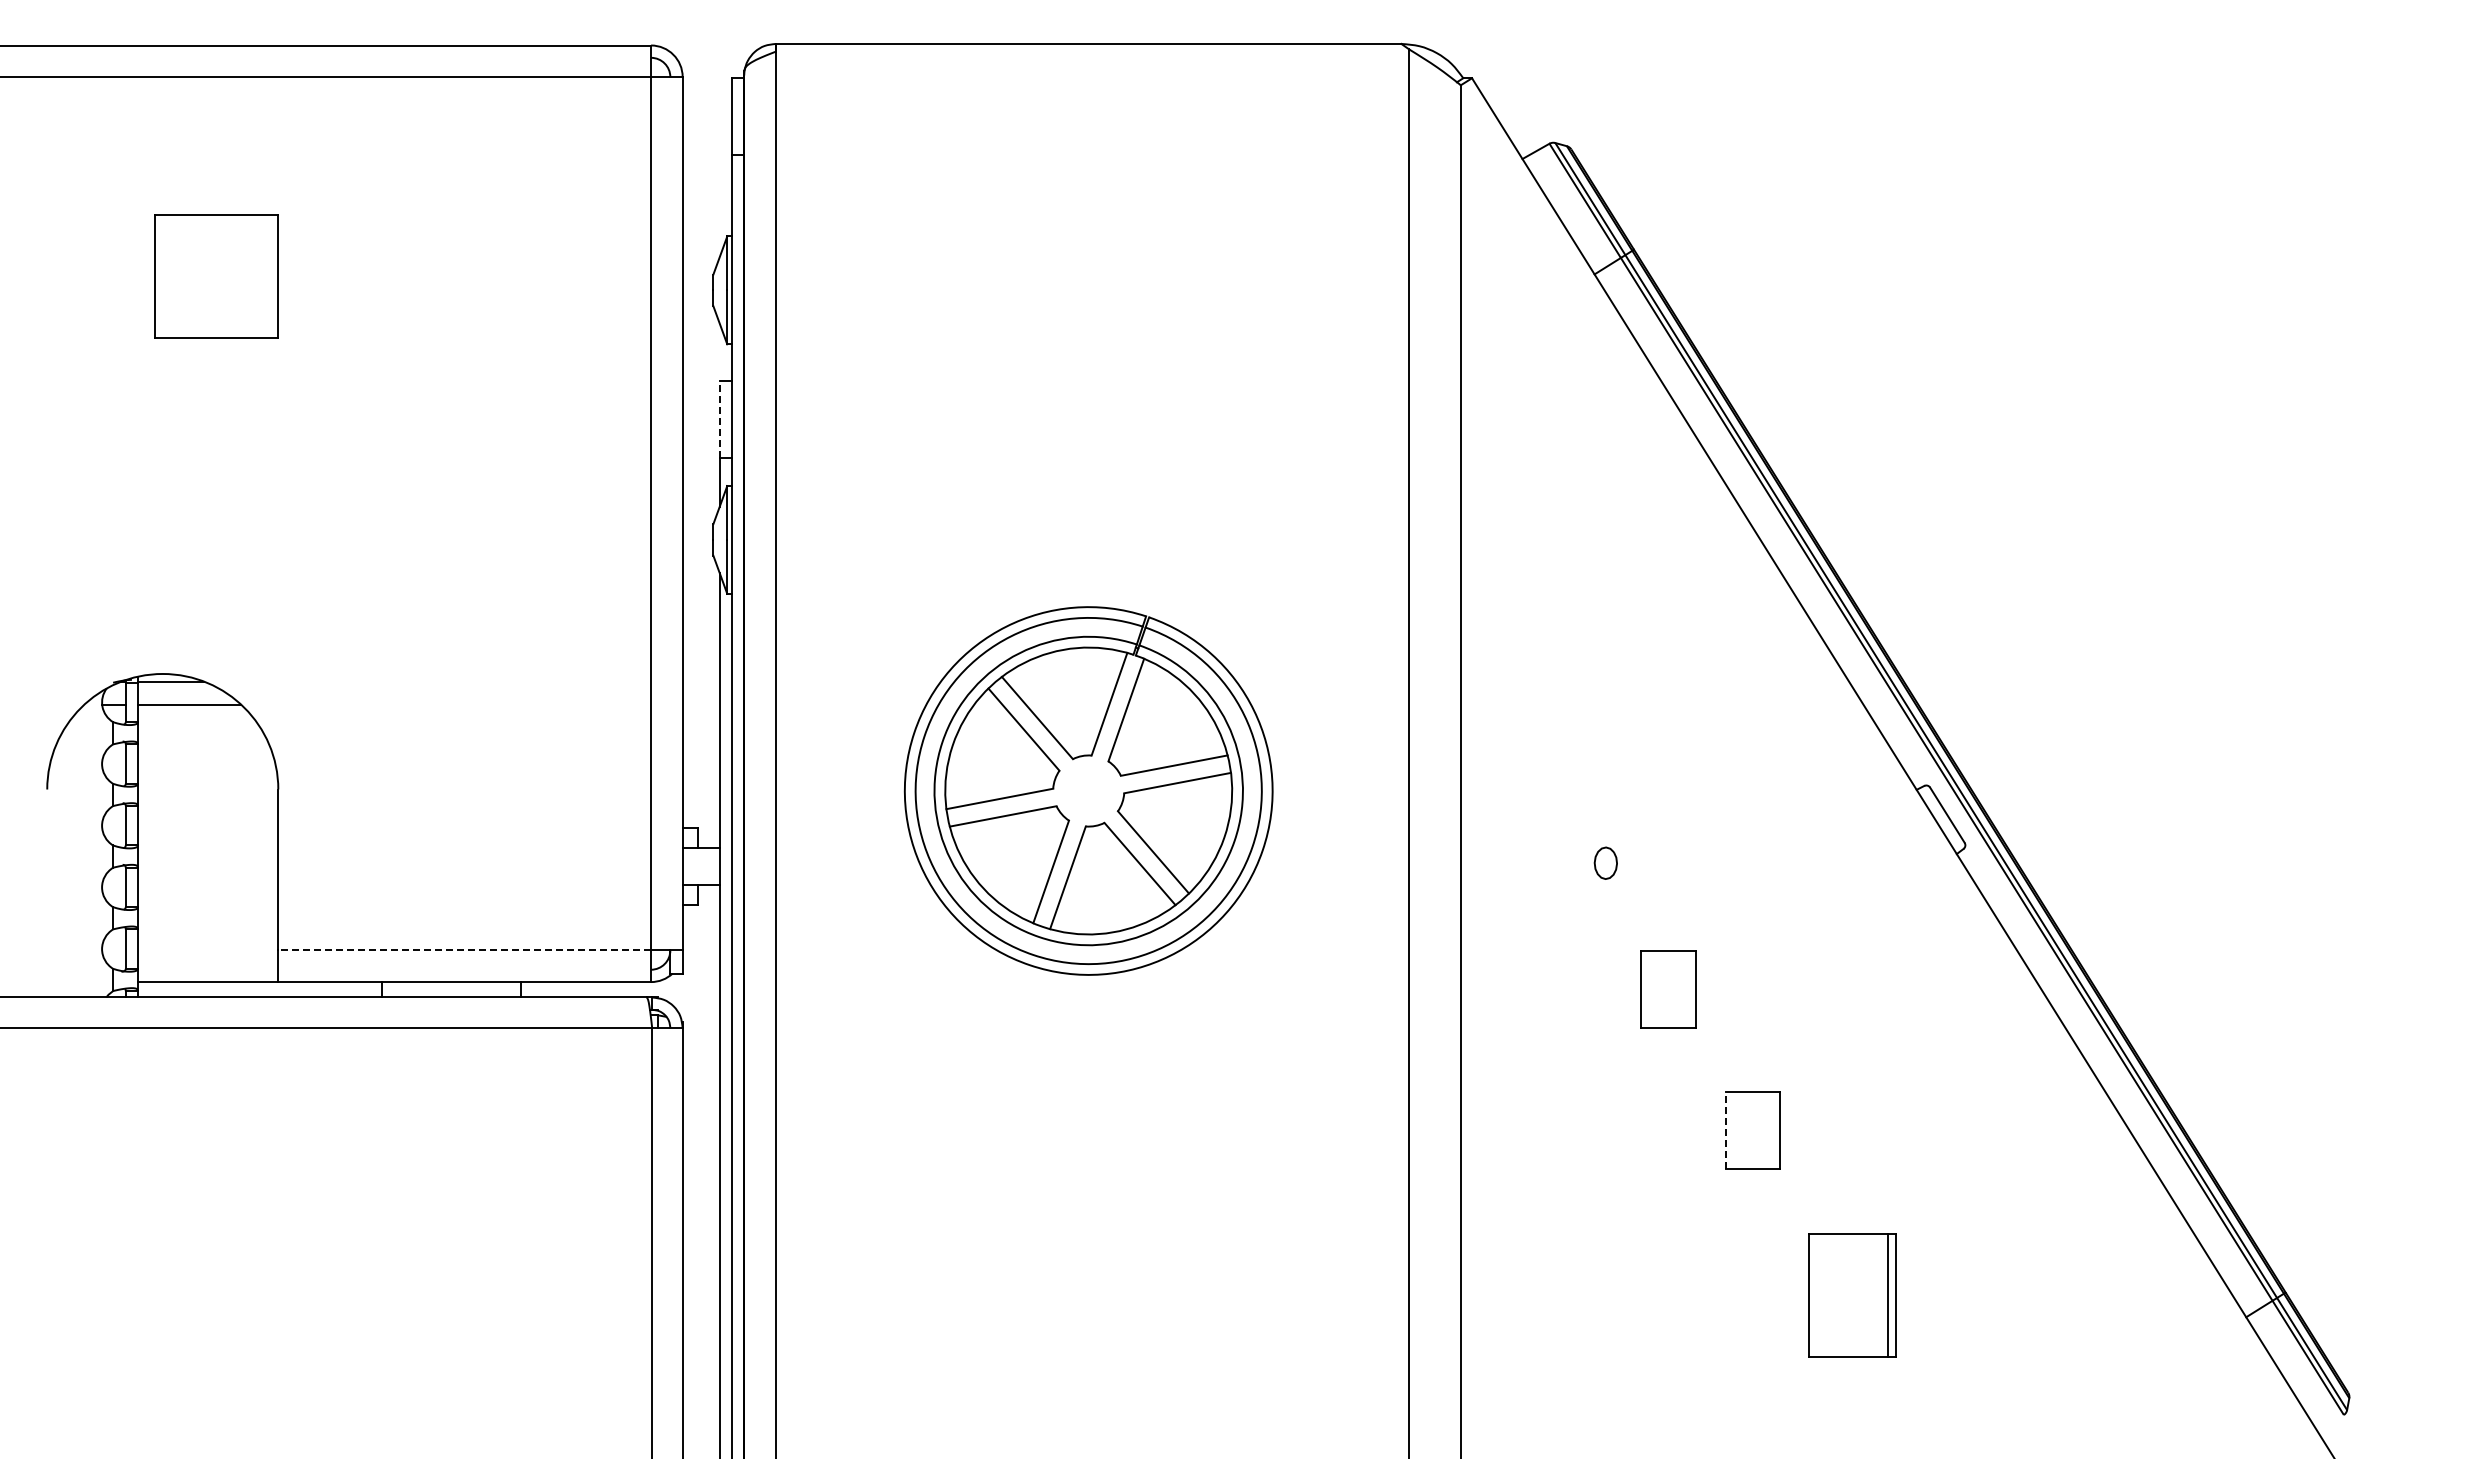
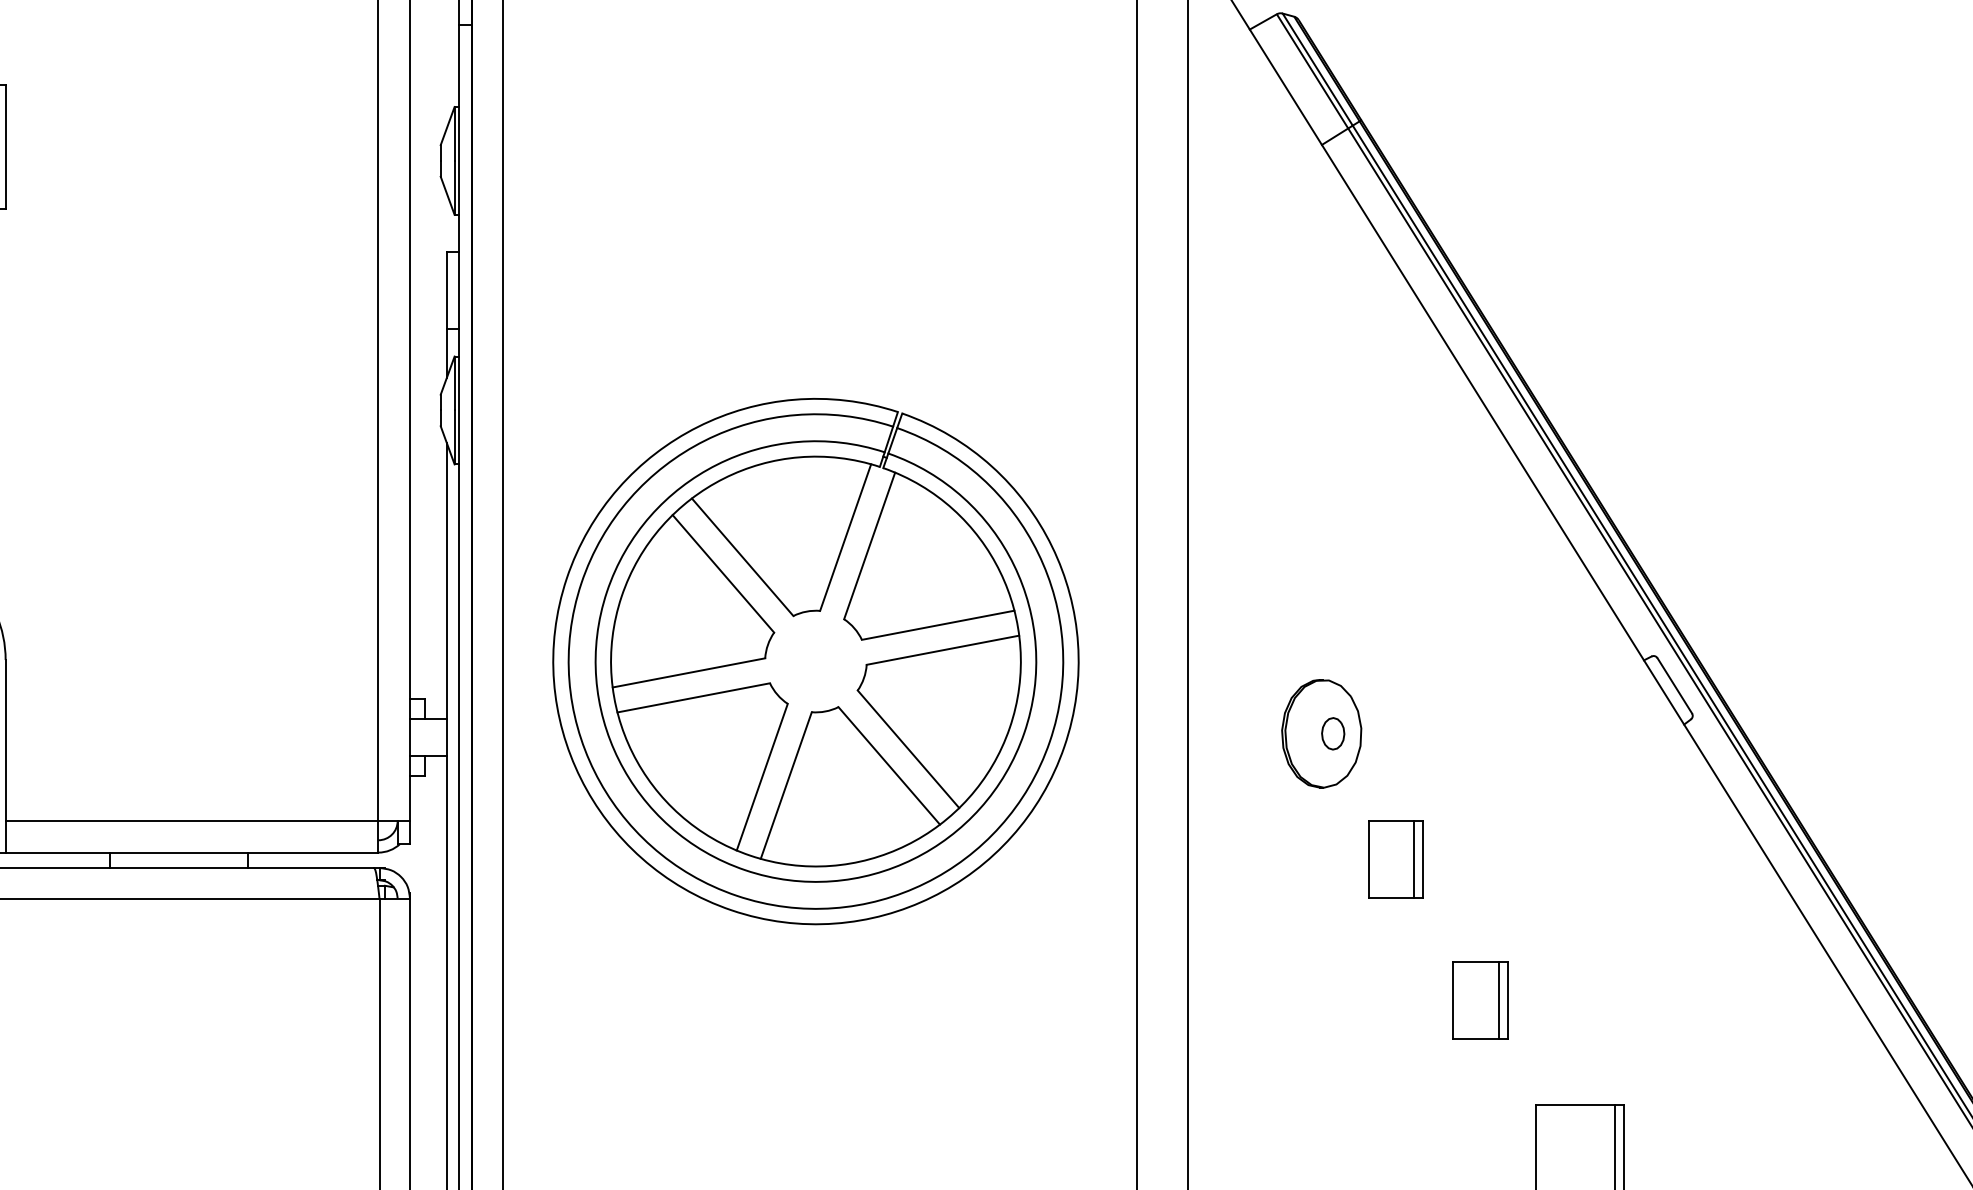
line: (719, 419) -> (446, 290), dashed -> solid
part: (1088, 790) -> (815, 661), size x1.43
part: (1593, 862) -> (1320, 733), added
line: (464, 950) -> (191, 821), dashed -> solid
line: (1686, 988) -> (1413, 859), added
line: (1771, 1129) -> (1498, 1000), added
line: (1725, 1130) -> (1452, 1001), dashed -> solid

